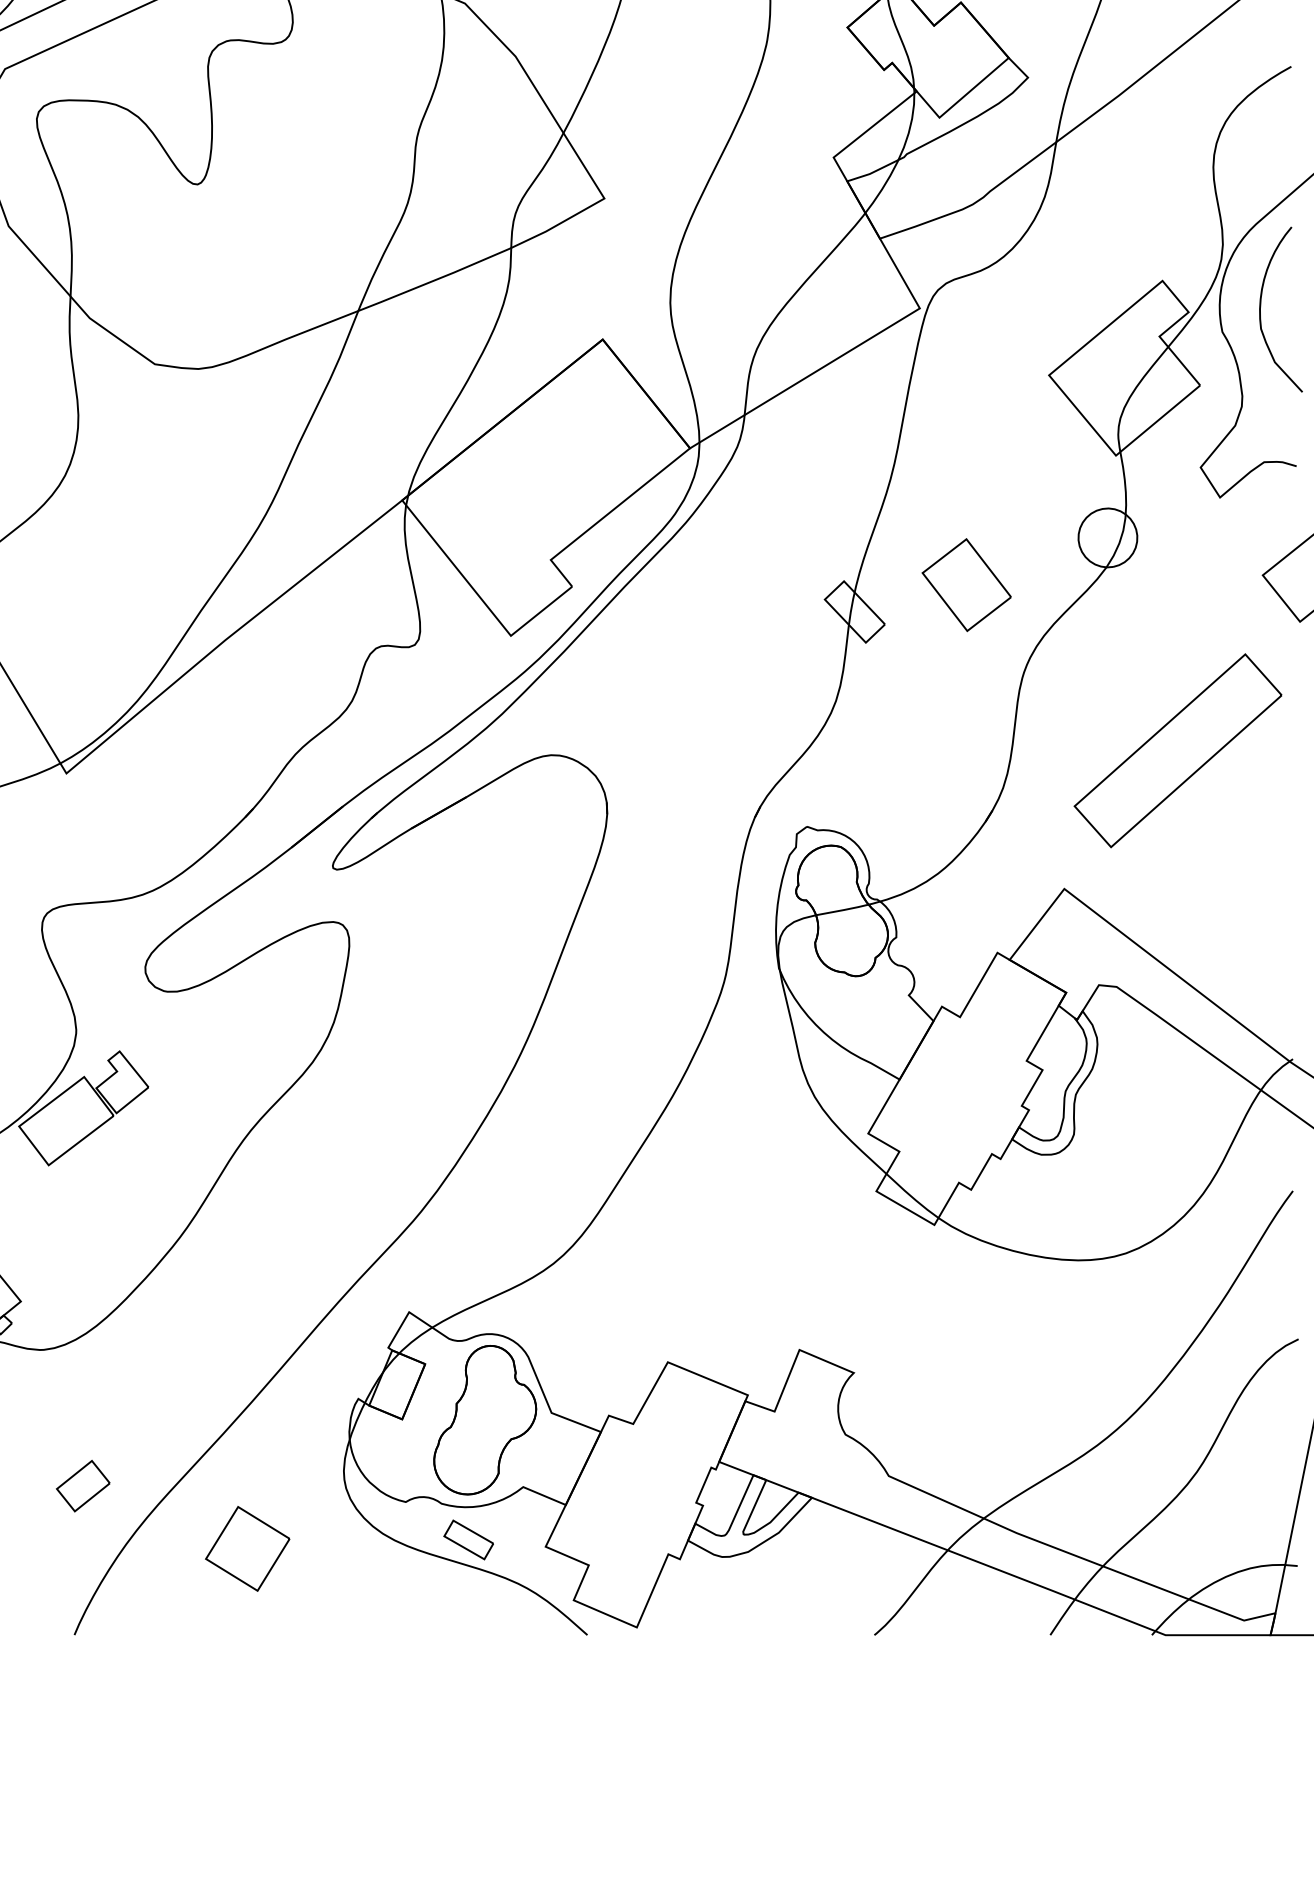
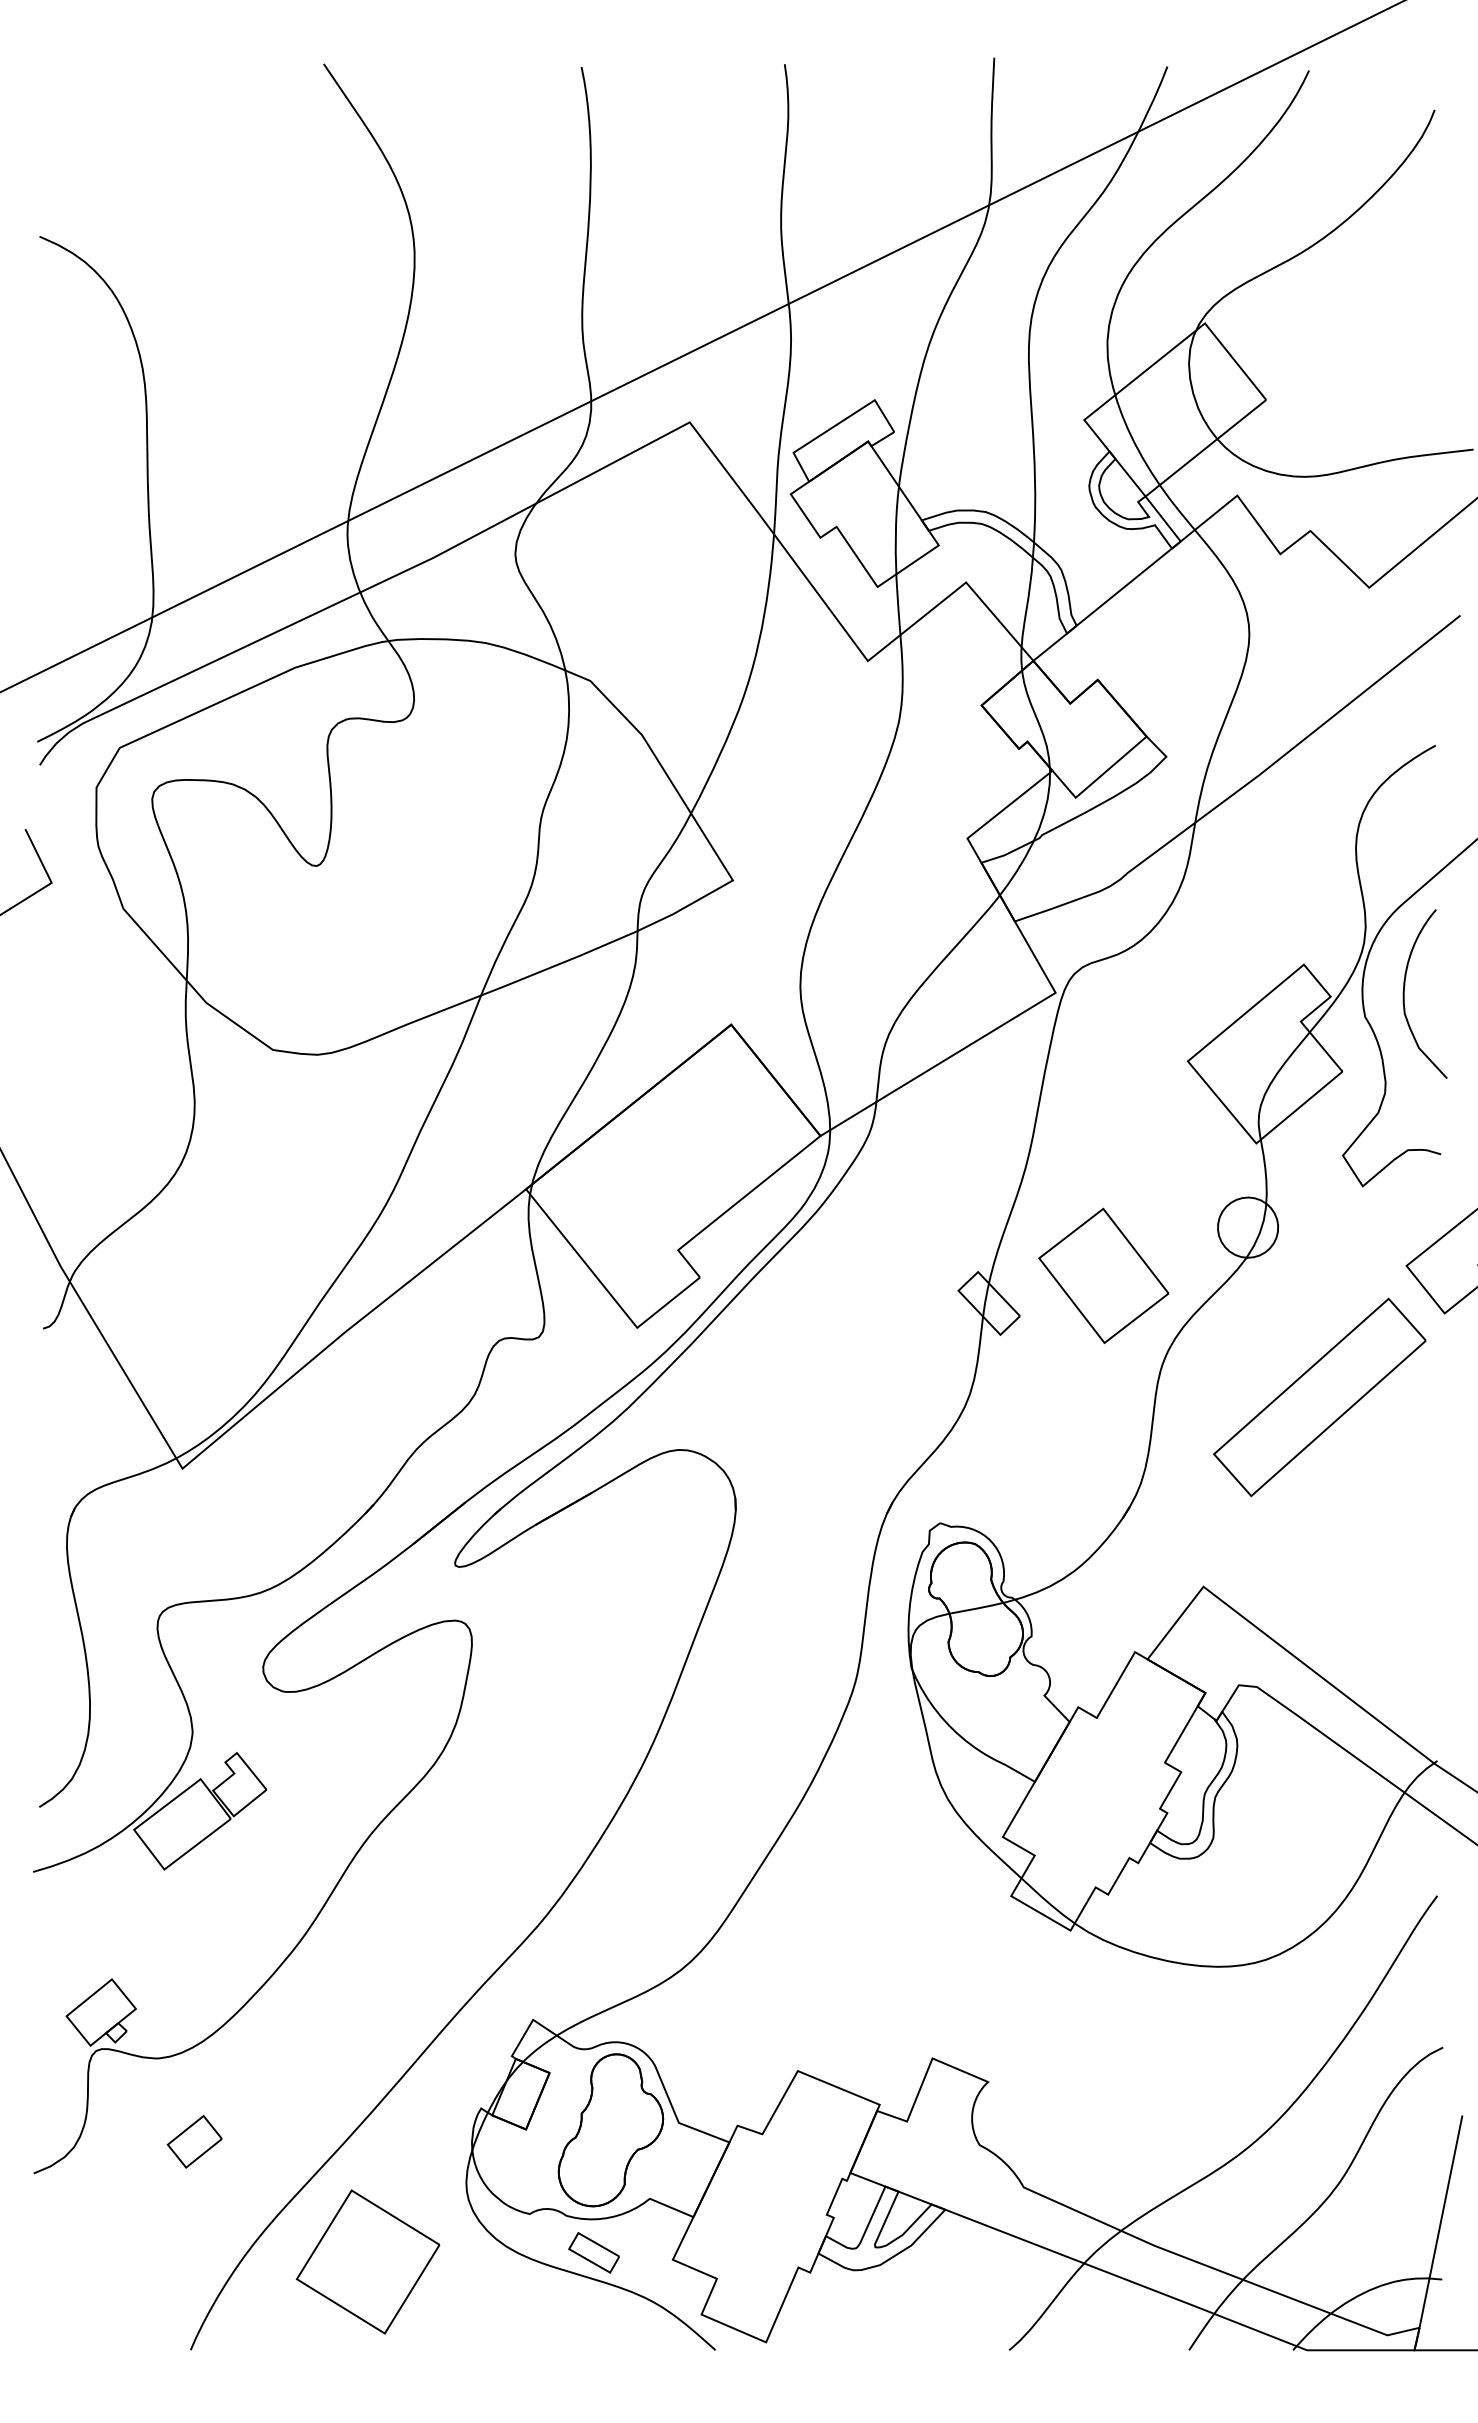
part: (966, 584) -> (1103, 1275), size x1.43
part: (1177, 750) -> (1319, 1397), moved
part: (83, 1485) -> (194, 2141), moved
part: (247, 1548) -> (367, 2261), size x1.67

